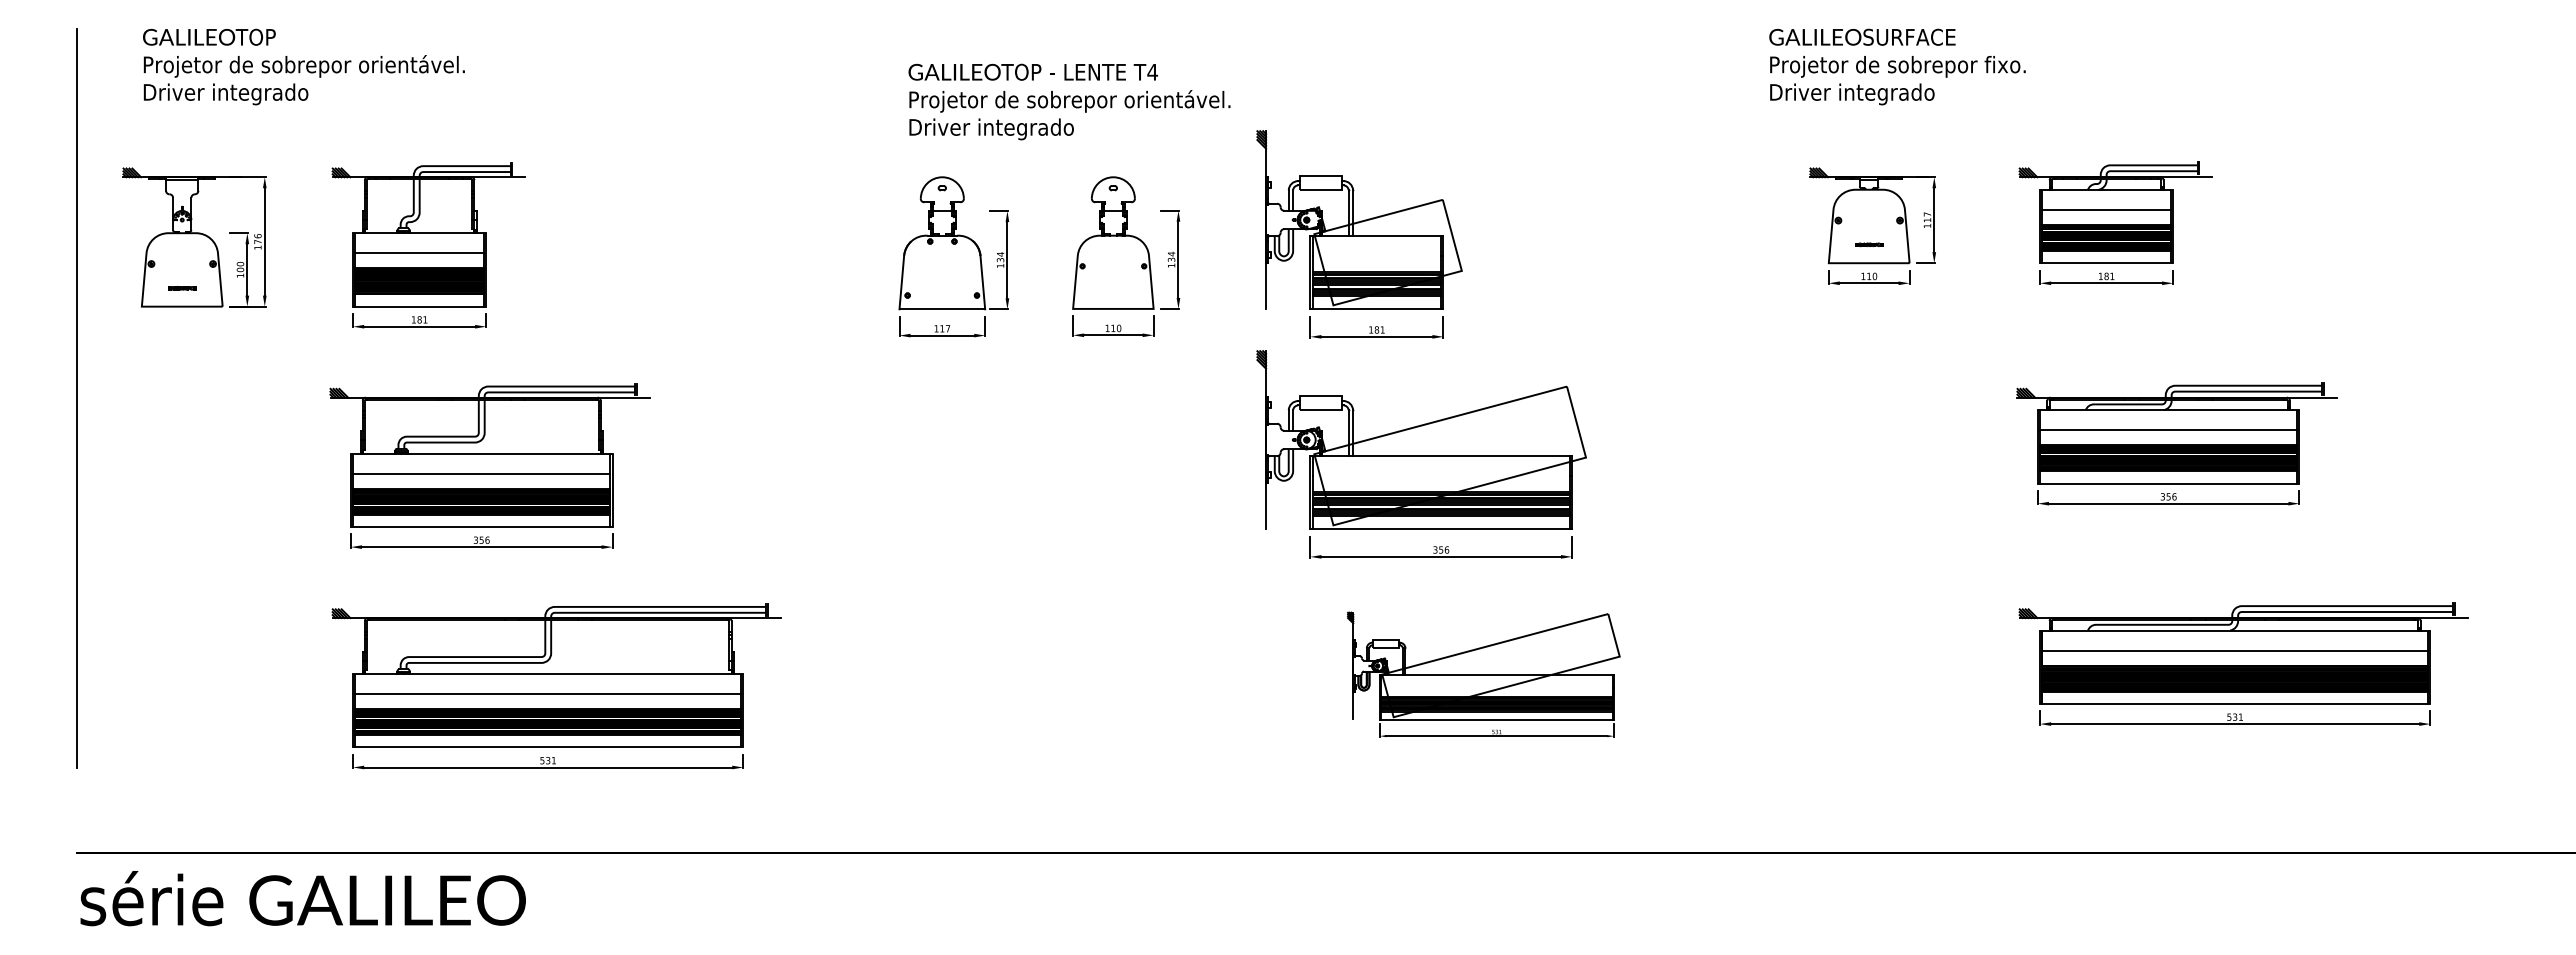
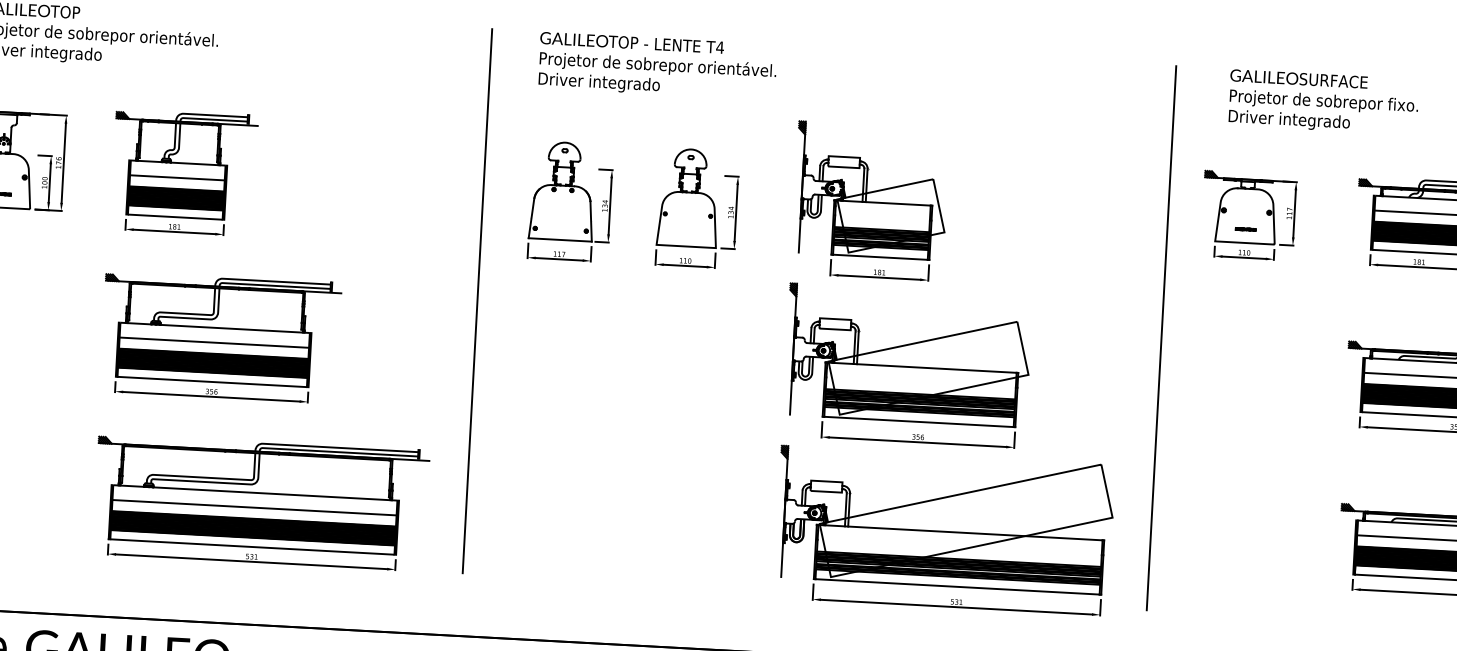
text: (1897, 66) -> (1323, 101), moved
text: (1069, 101) -> (657, 65), moved
line: (834, 398) -> (477, 301), added
line: (1763, 398) -> (1161, 338), added
part: (1483, 674) -> (944, 530), size x1.67

